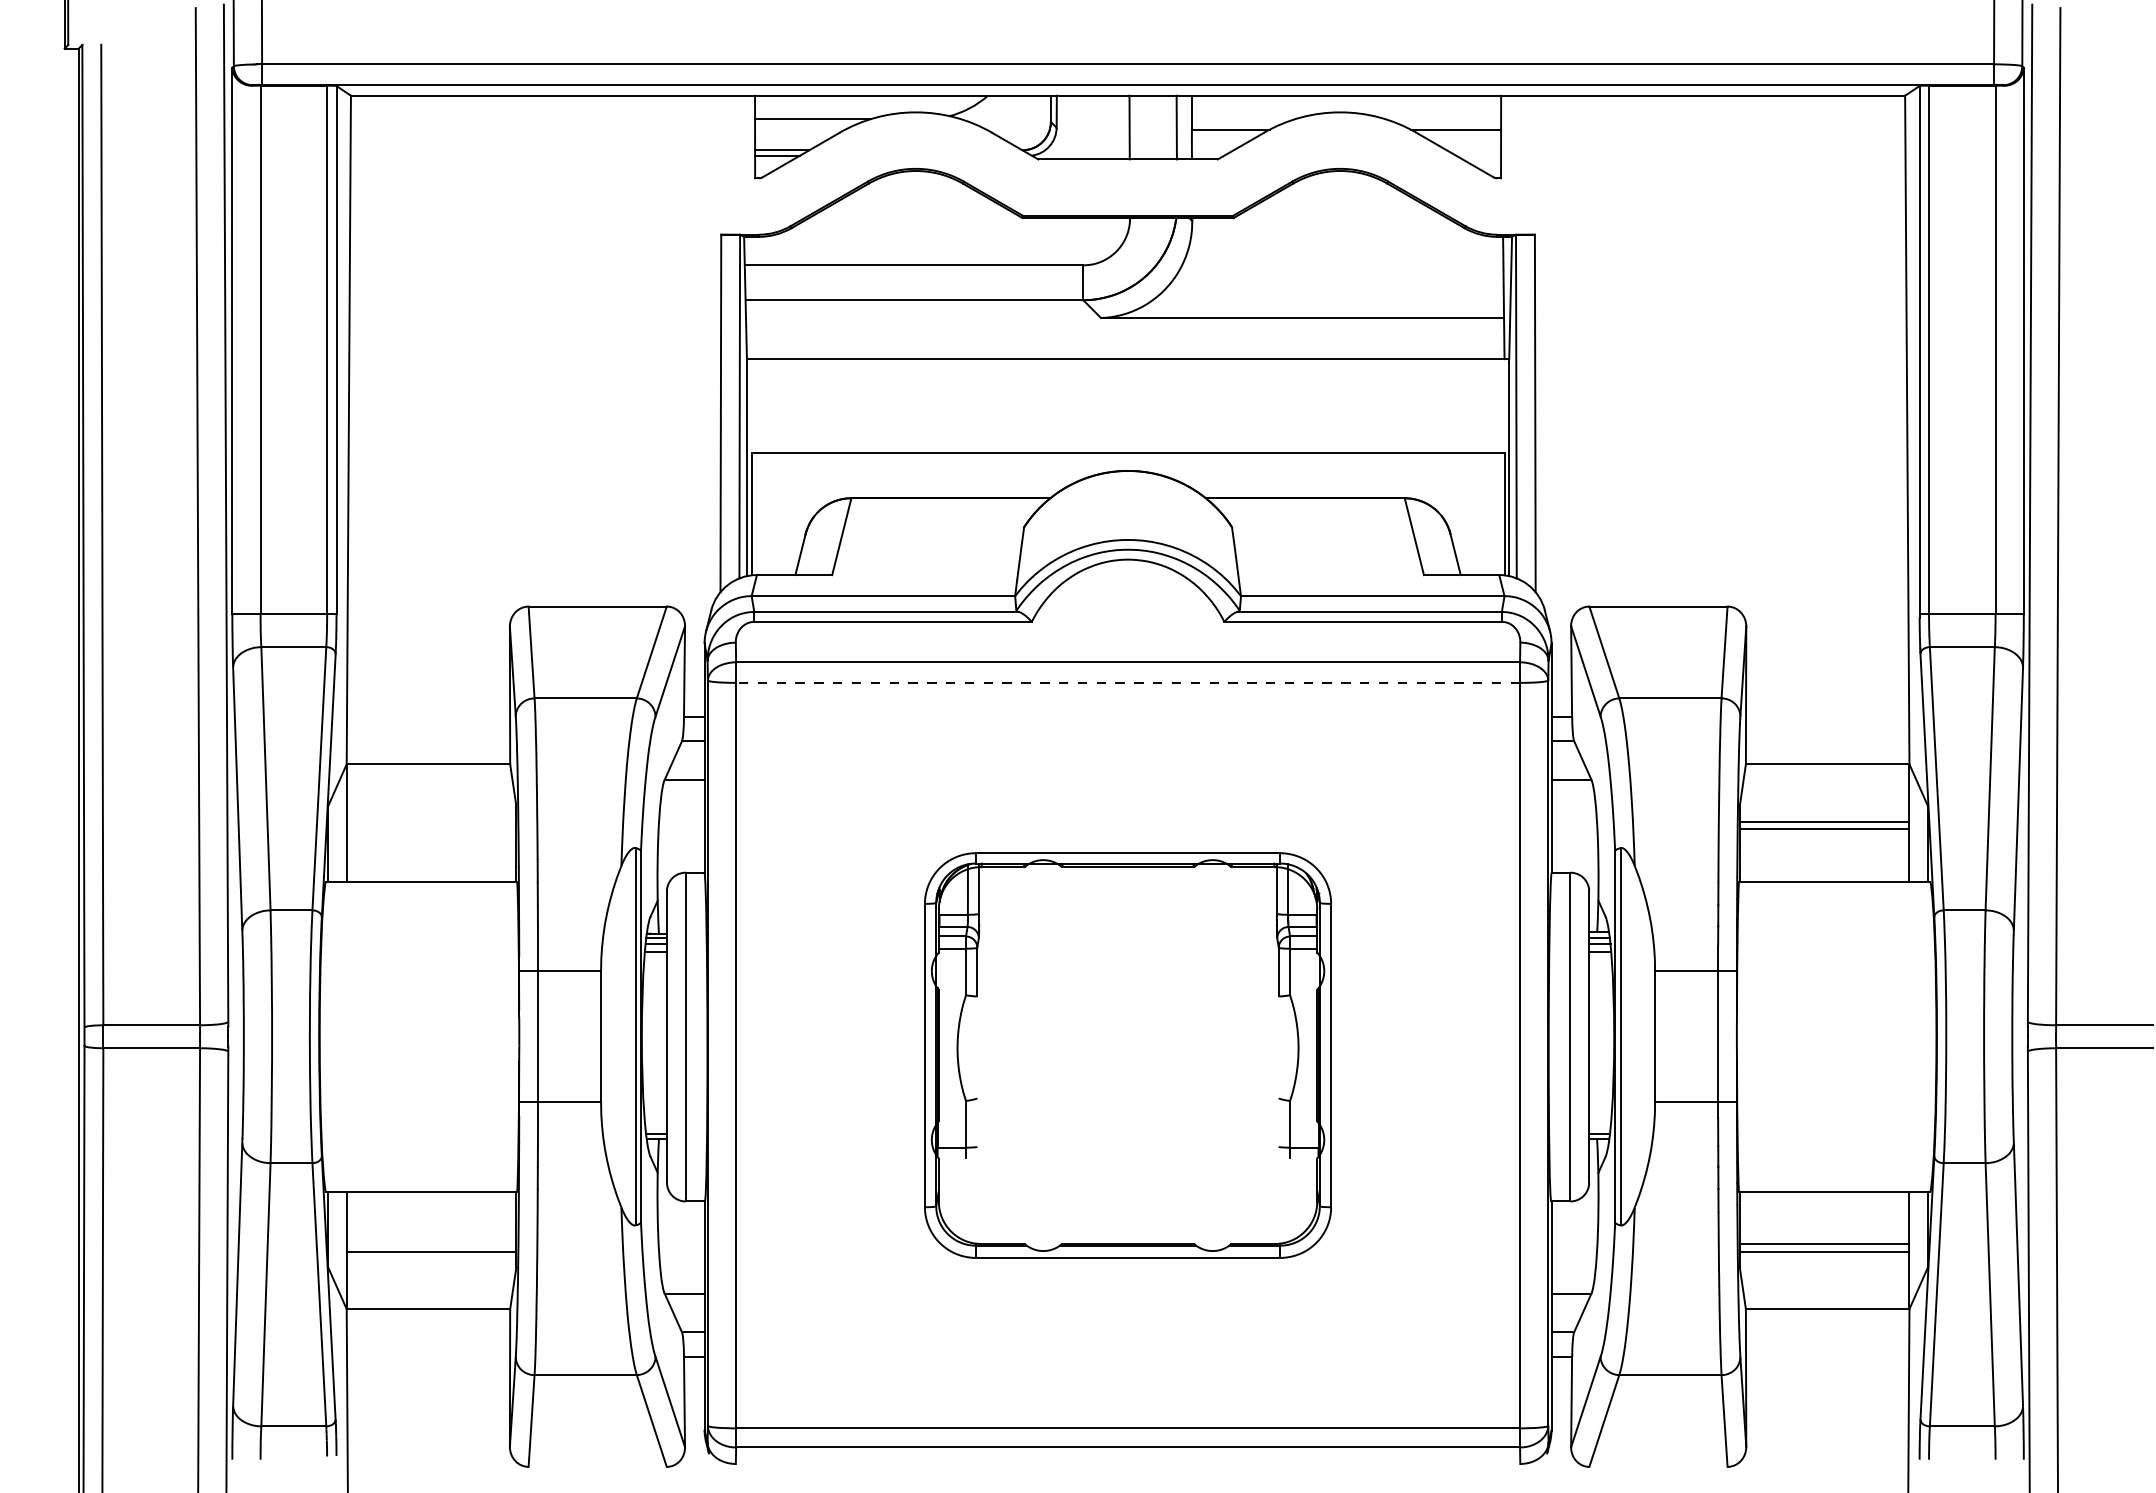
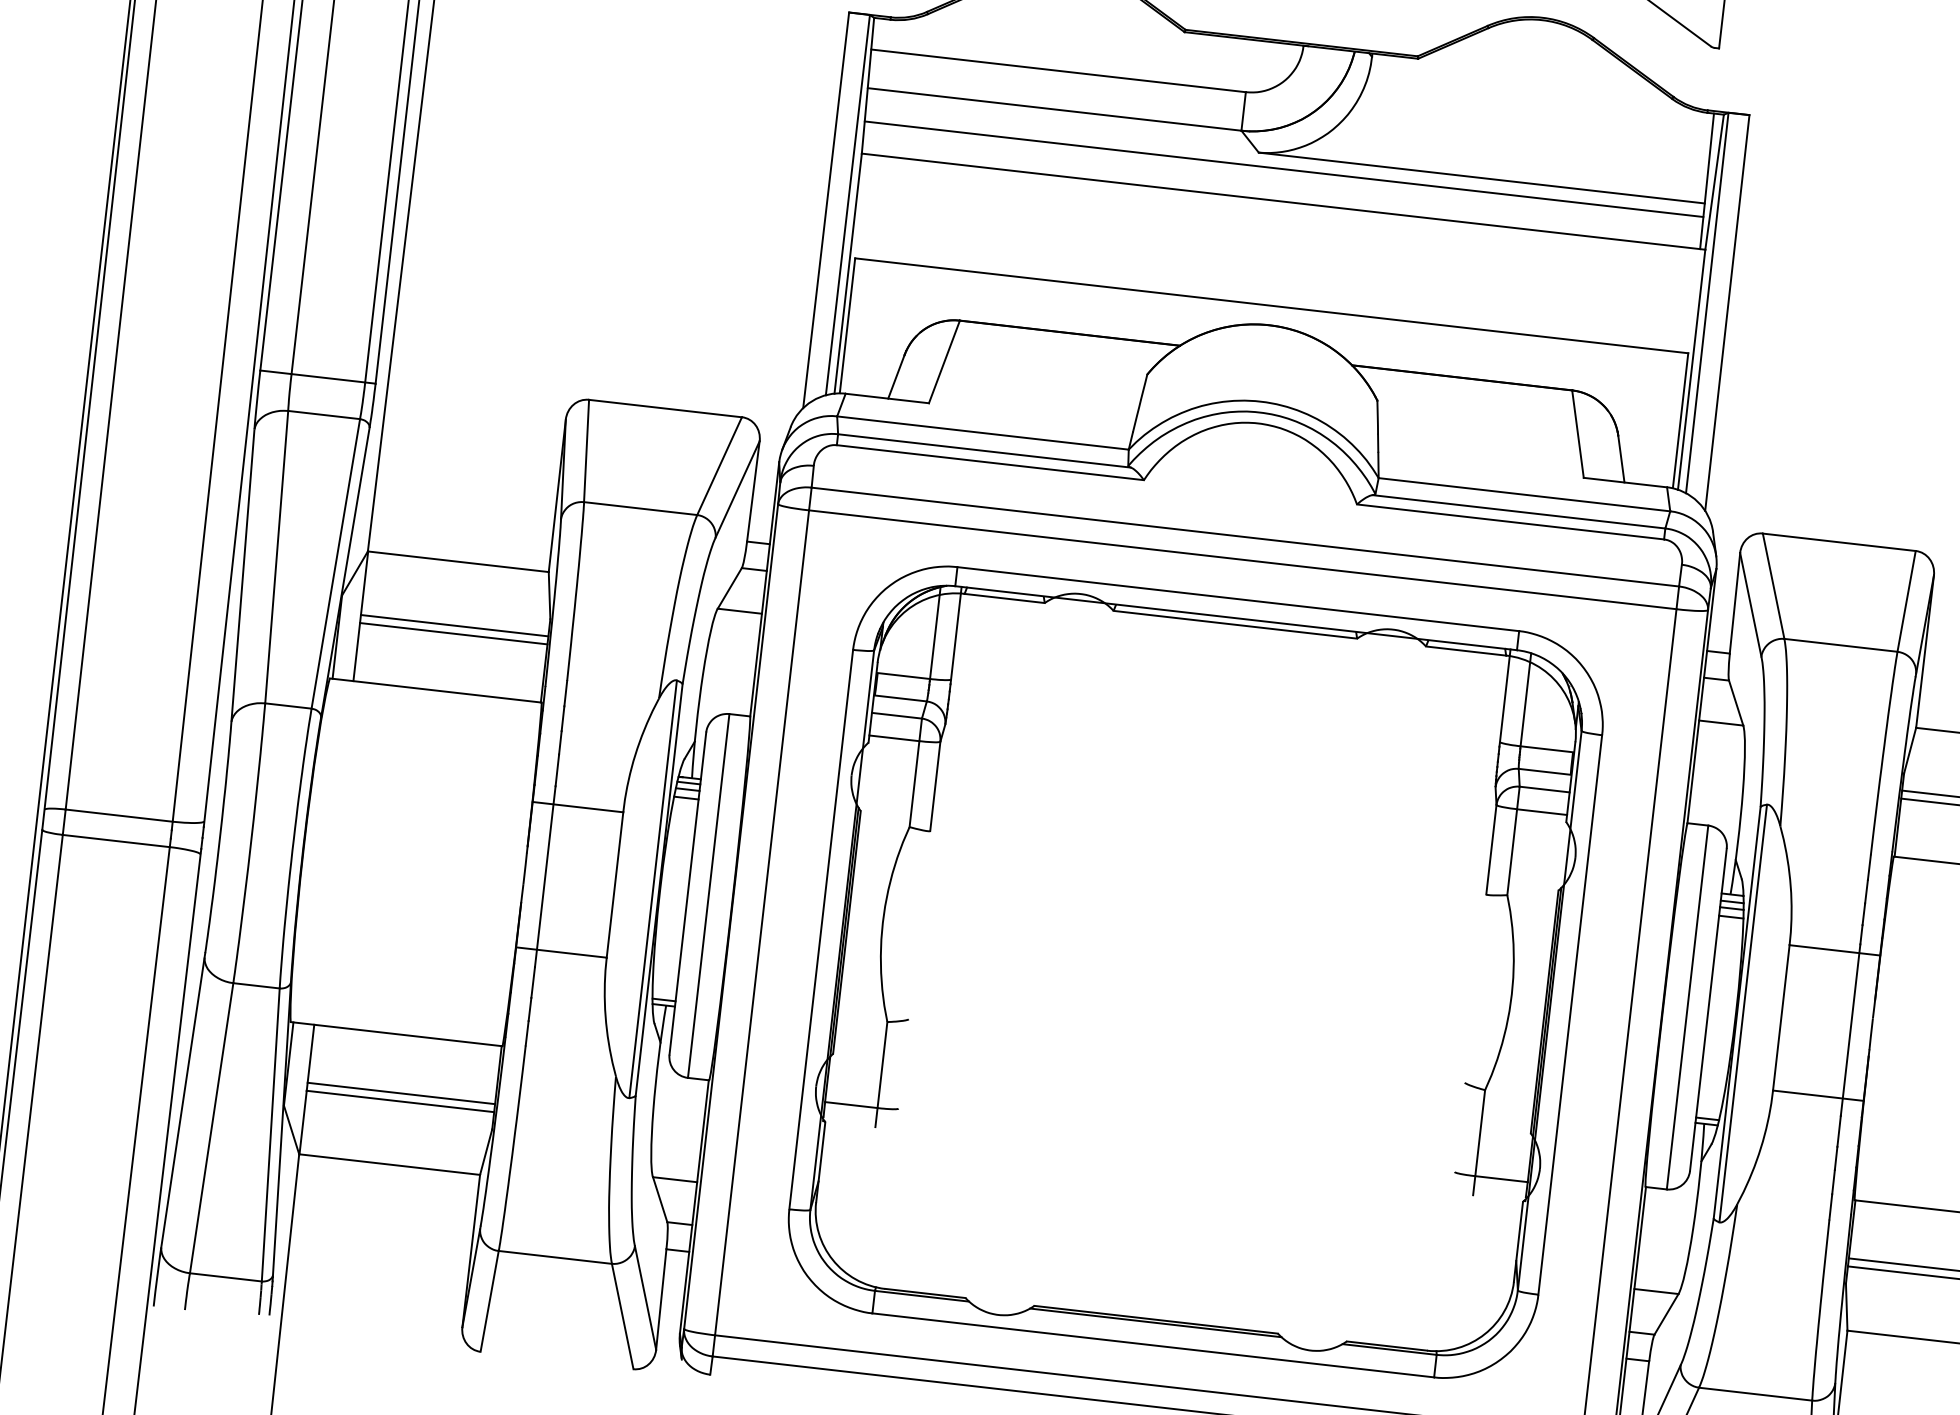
line: (1125, 330) -> (1284, 169), added
line: (1128, 682) -> (1243, 559), dashed -> solid
line: (431, 821) -> (454, 625), added
line: (431, 829) -> (453, 634), added
part: (1127, 1055) -> (1195, 972), size x1.67
line: (431, 1244) -> (401, 1093), added

